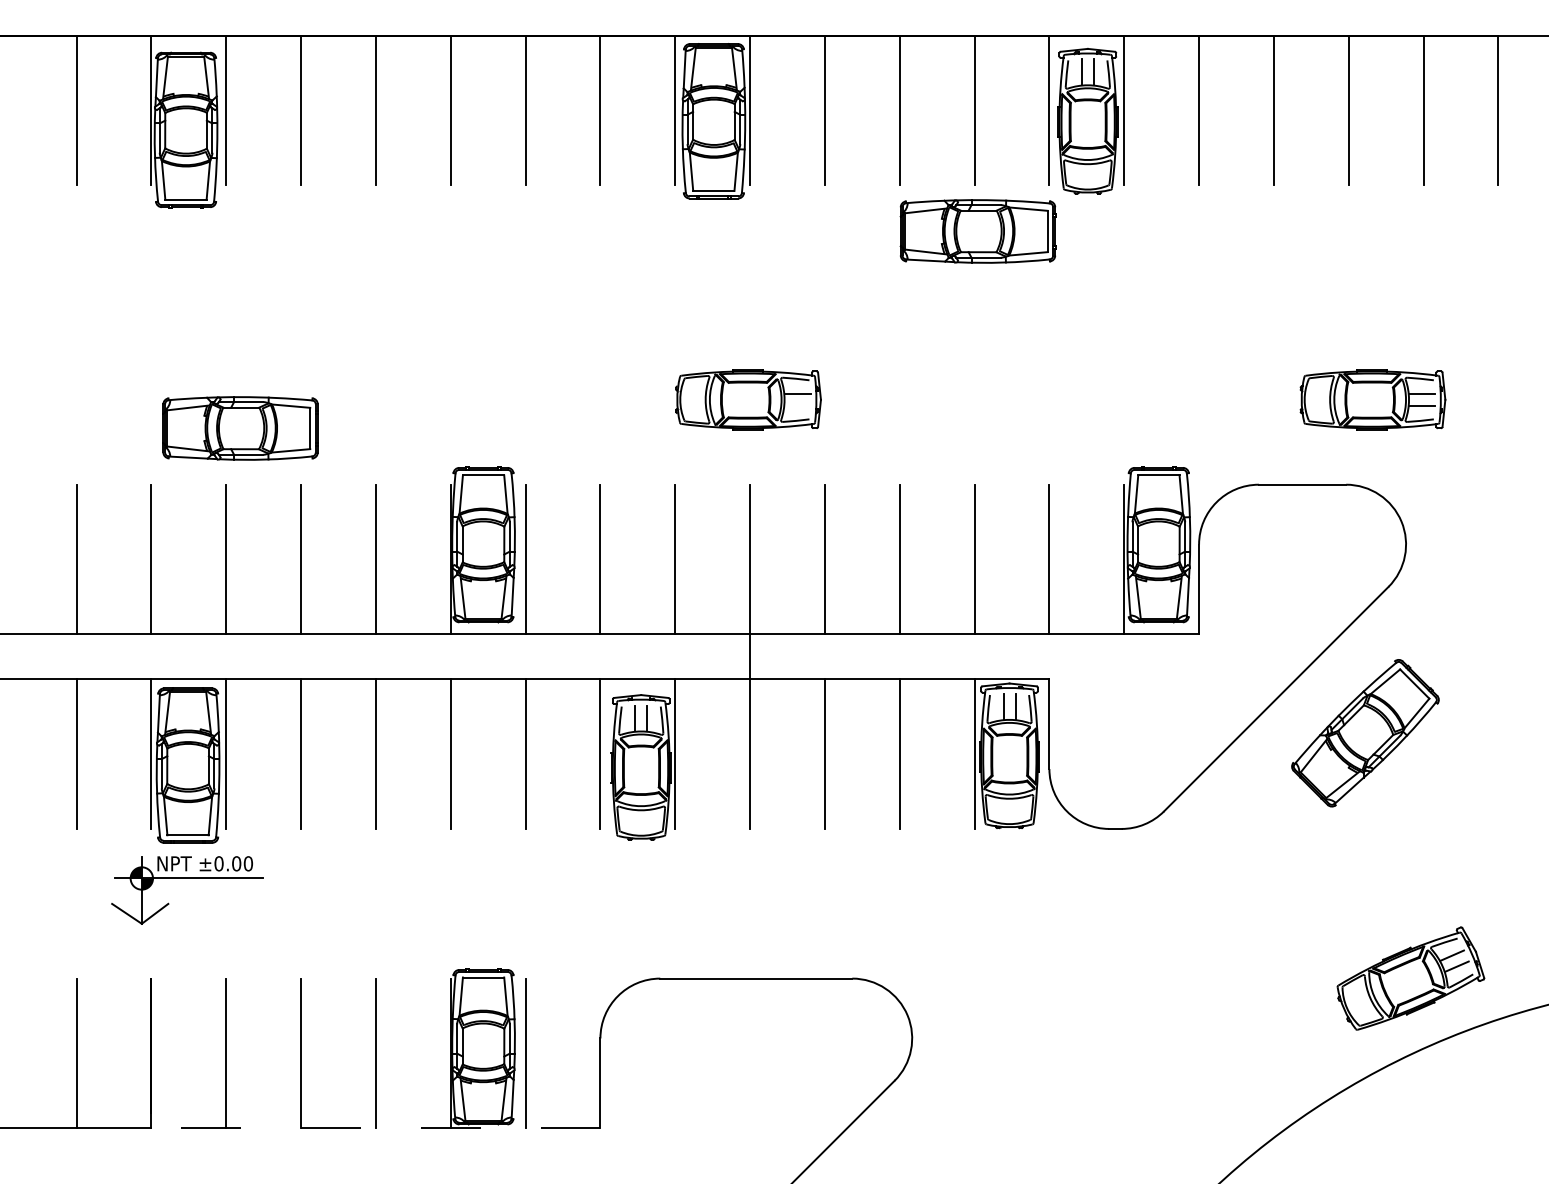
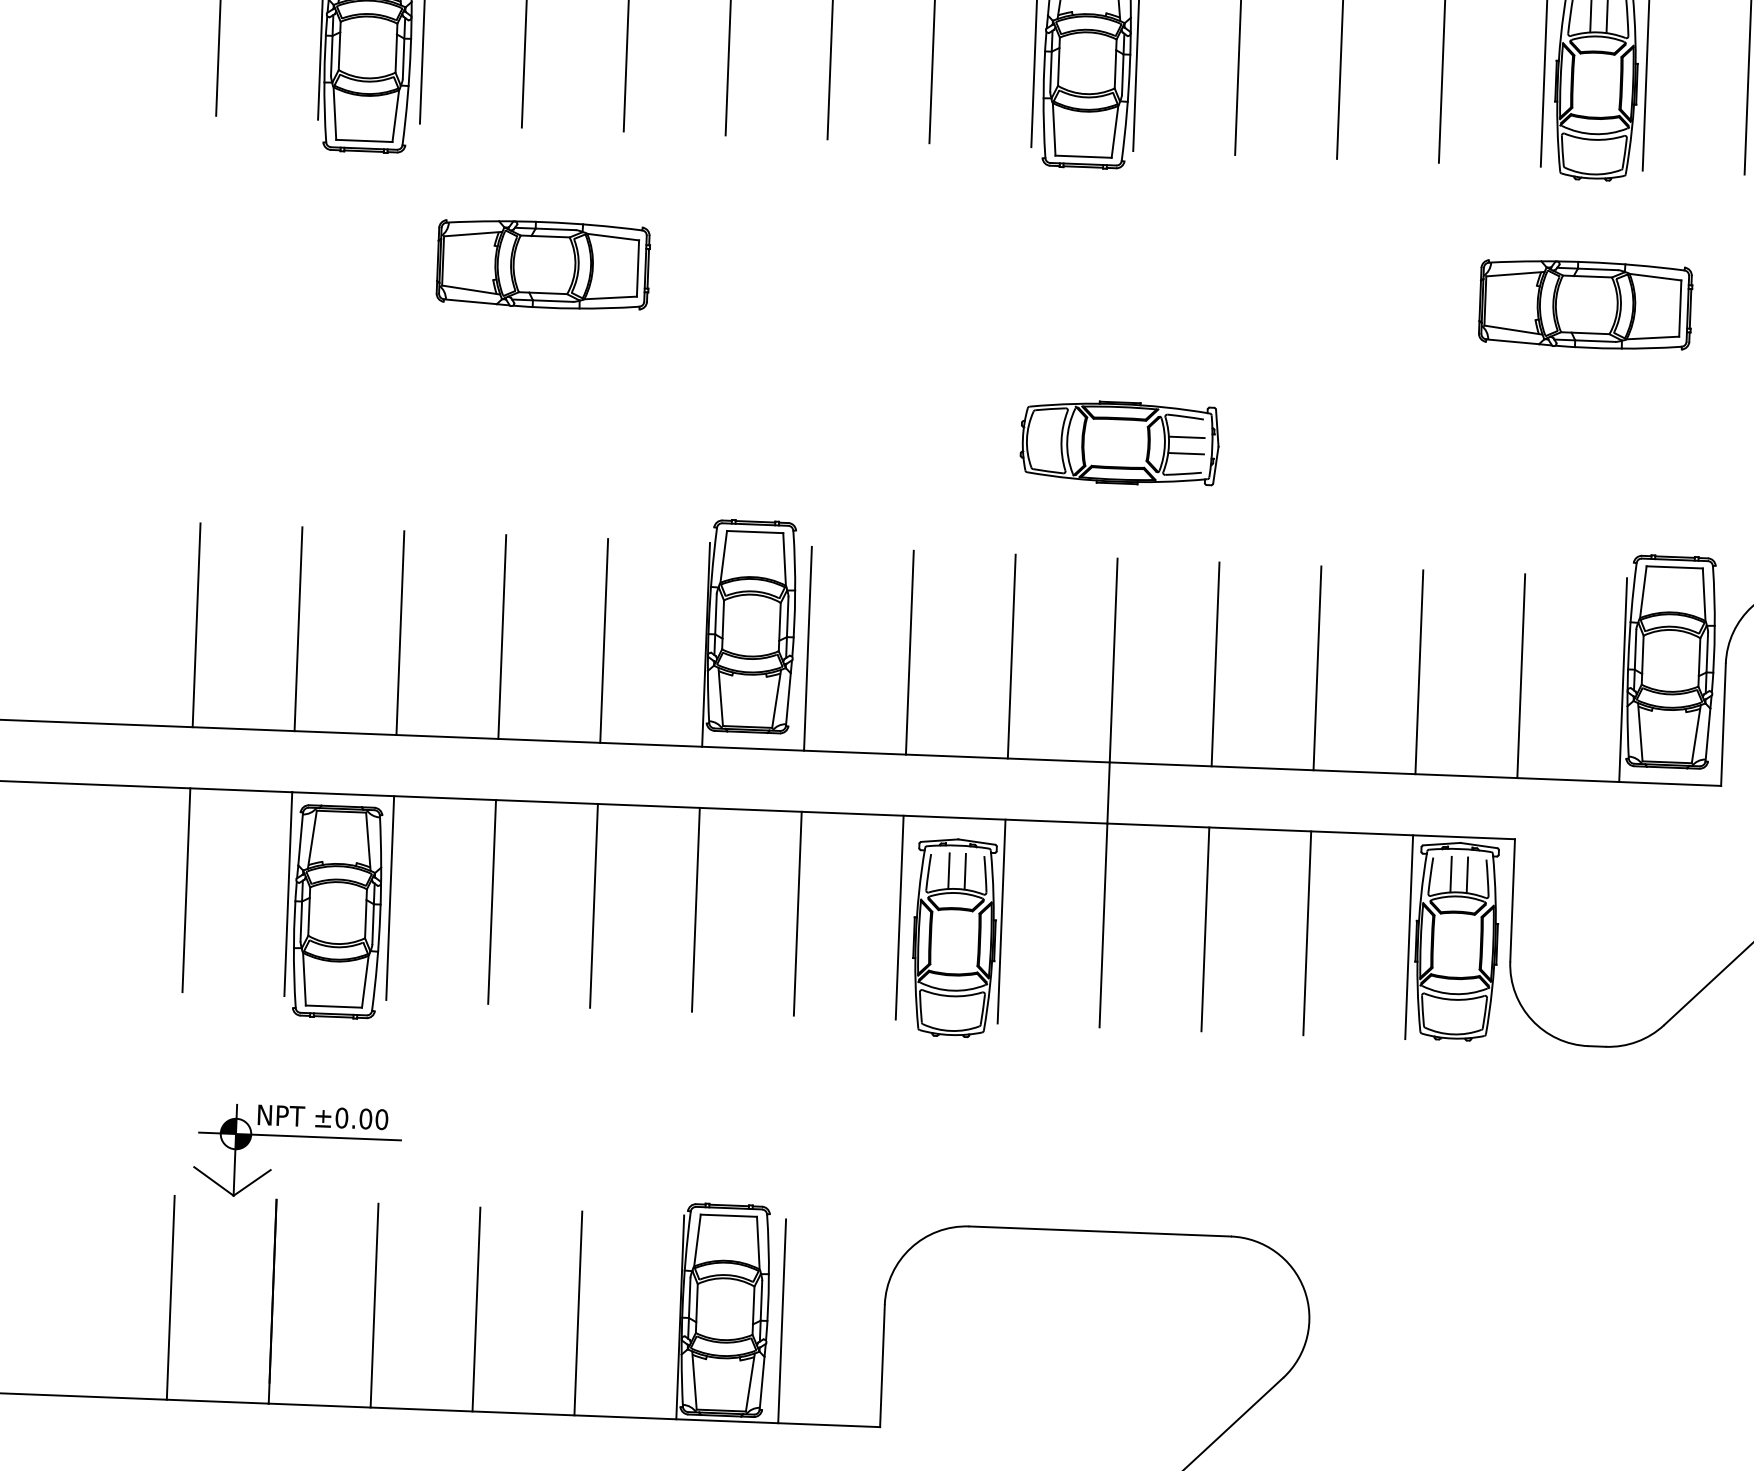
part: (977, 231) -> (1584, 304), moved
line: (797, 405) -> (1186, 453), added
part: (240, 428) -> (543, 264), moved
part: (187, 878) -> (298, 1136), moved
line: (375, 1128) -> (573, 1415), dashed -> solid

